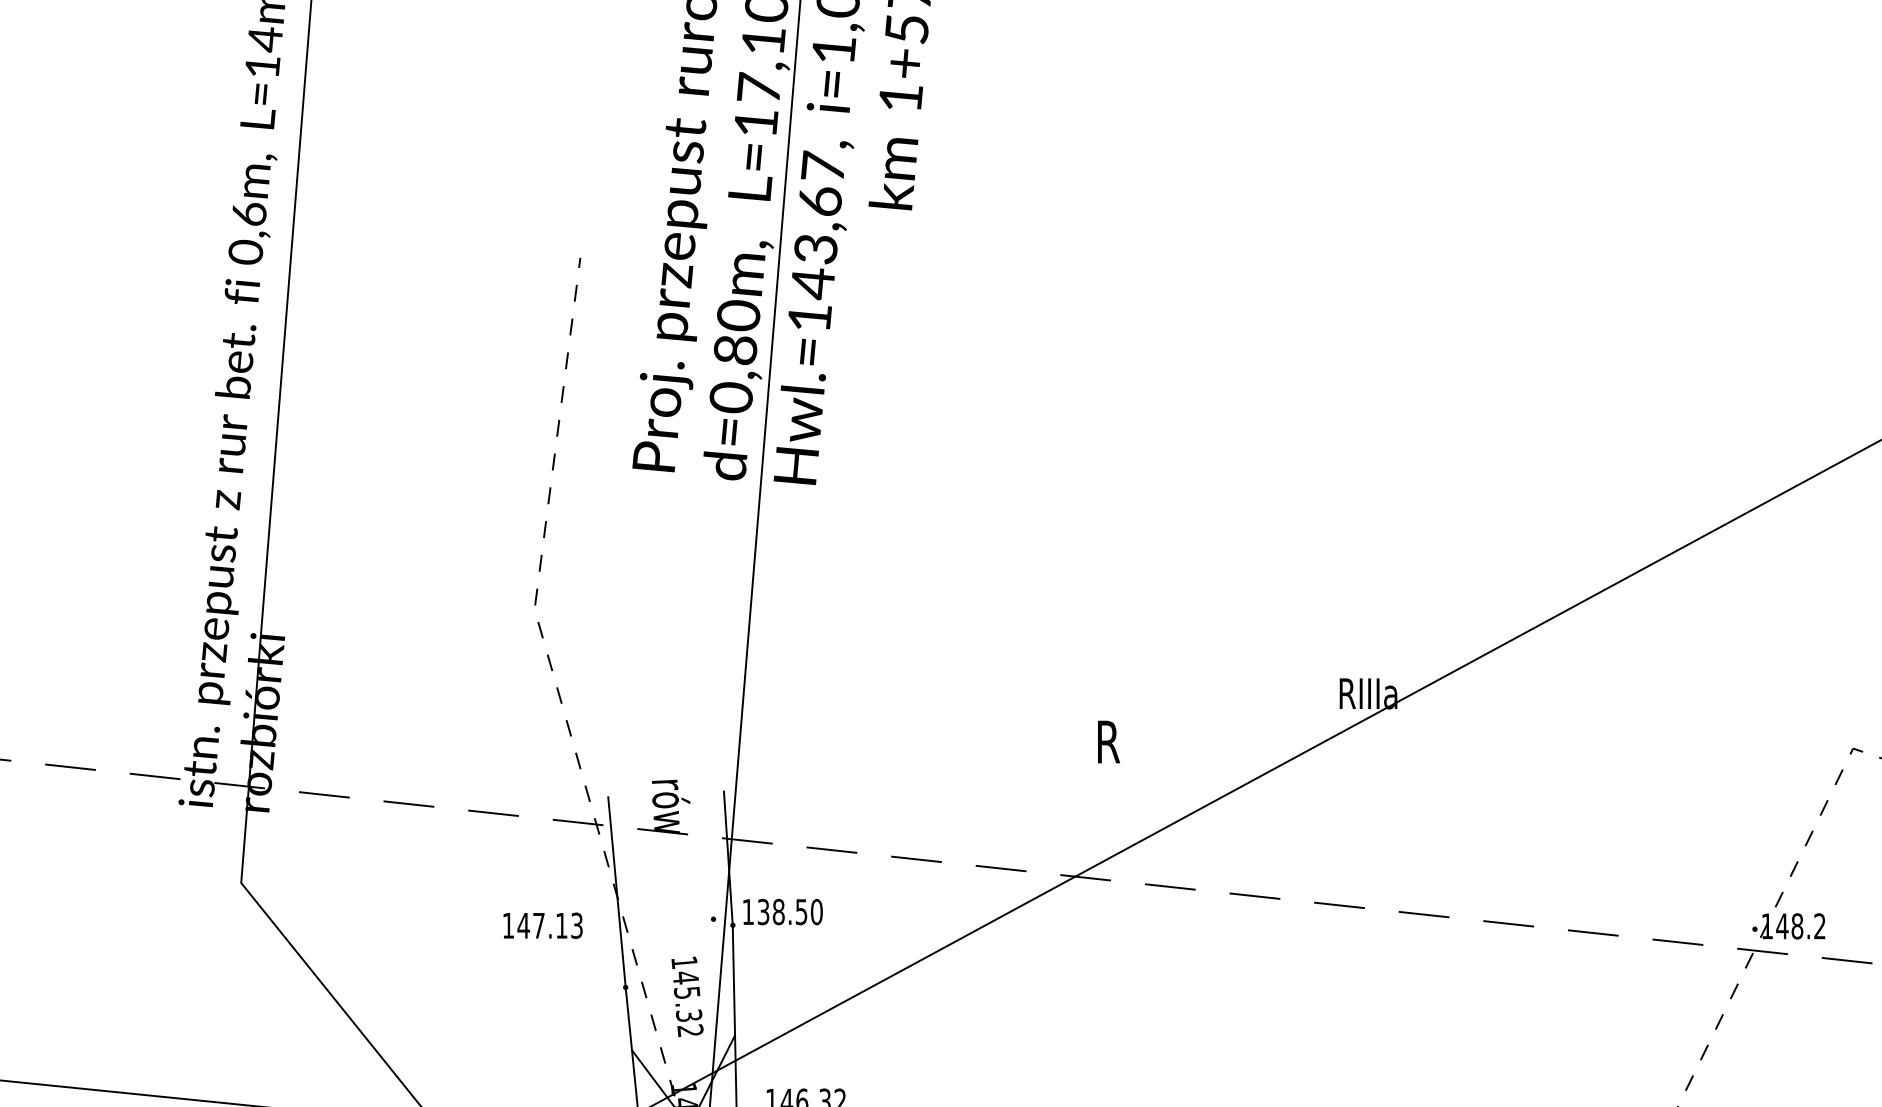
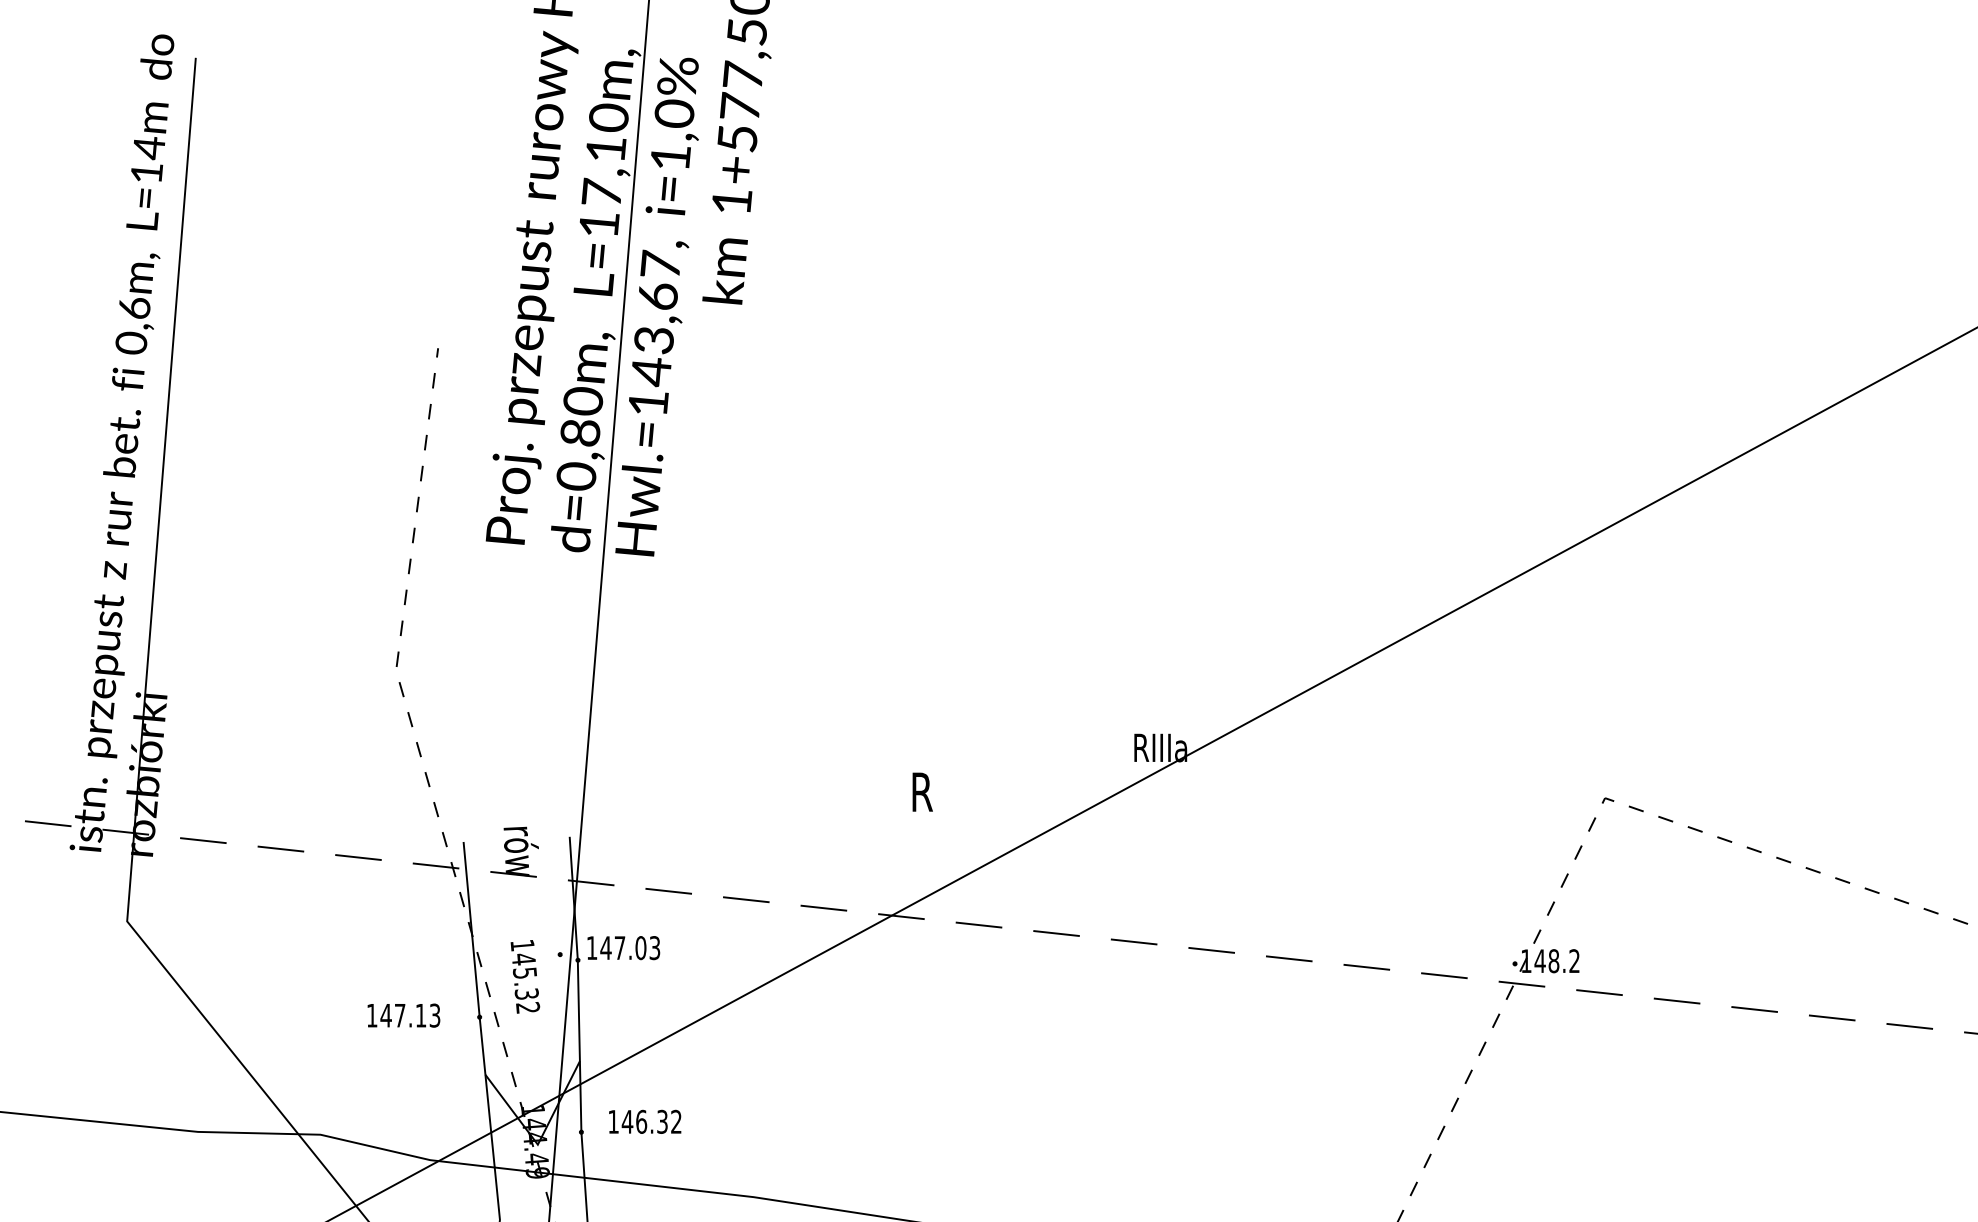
text: (790, 912) -> (630, 948), 138.50 -> 147.03
text: (542, 925) -> (403, 1015), moved
text: (687, 996) -> (525, 976), moved

